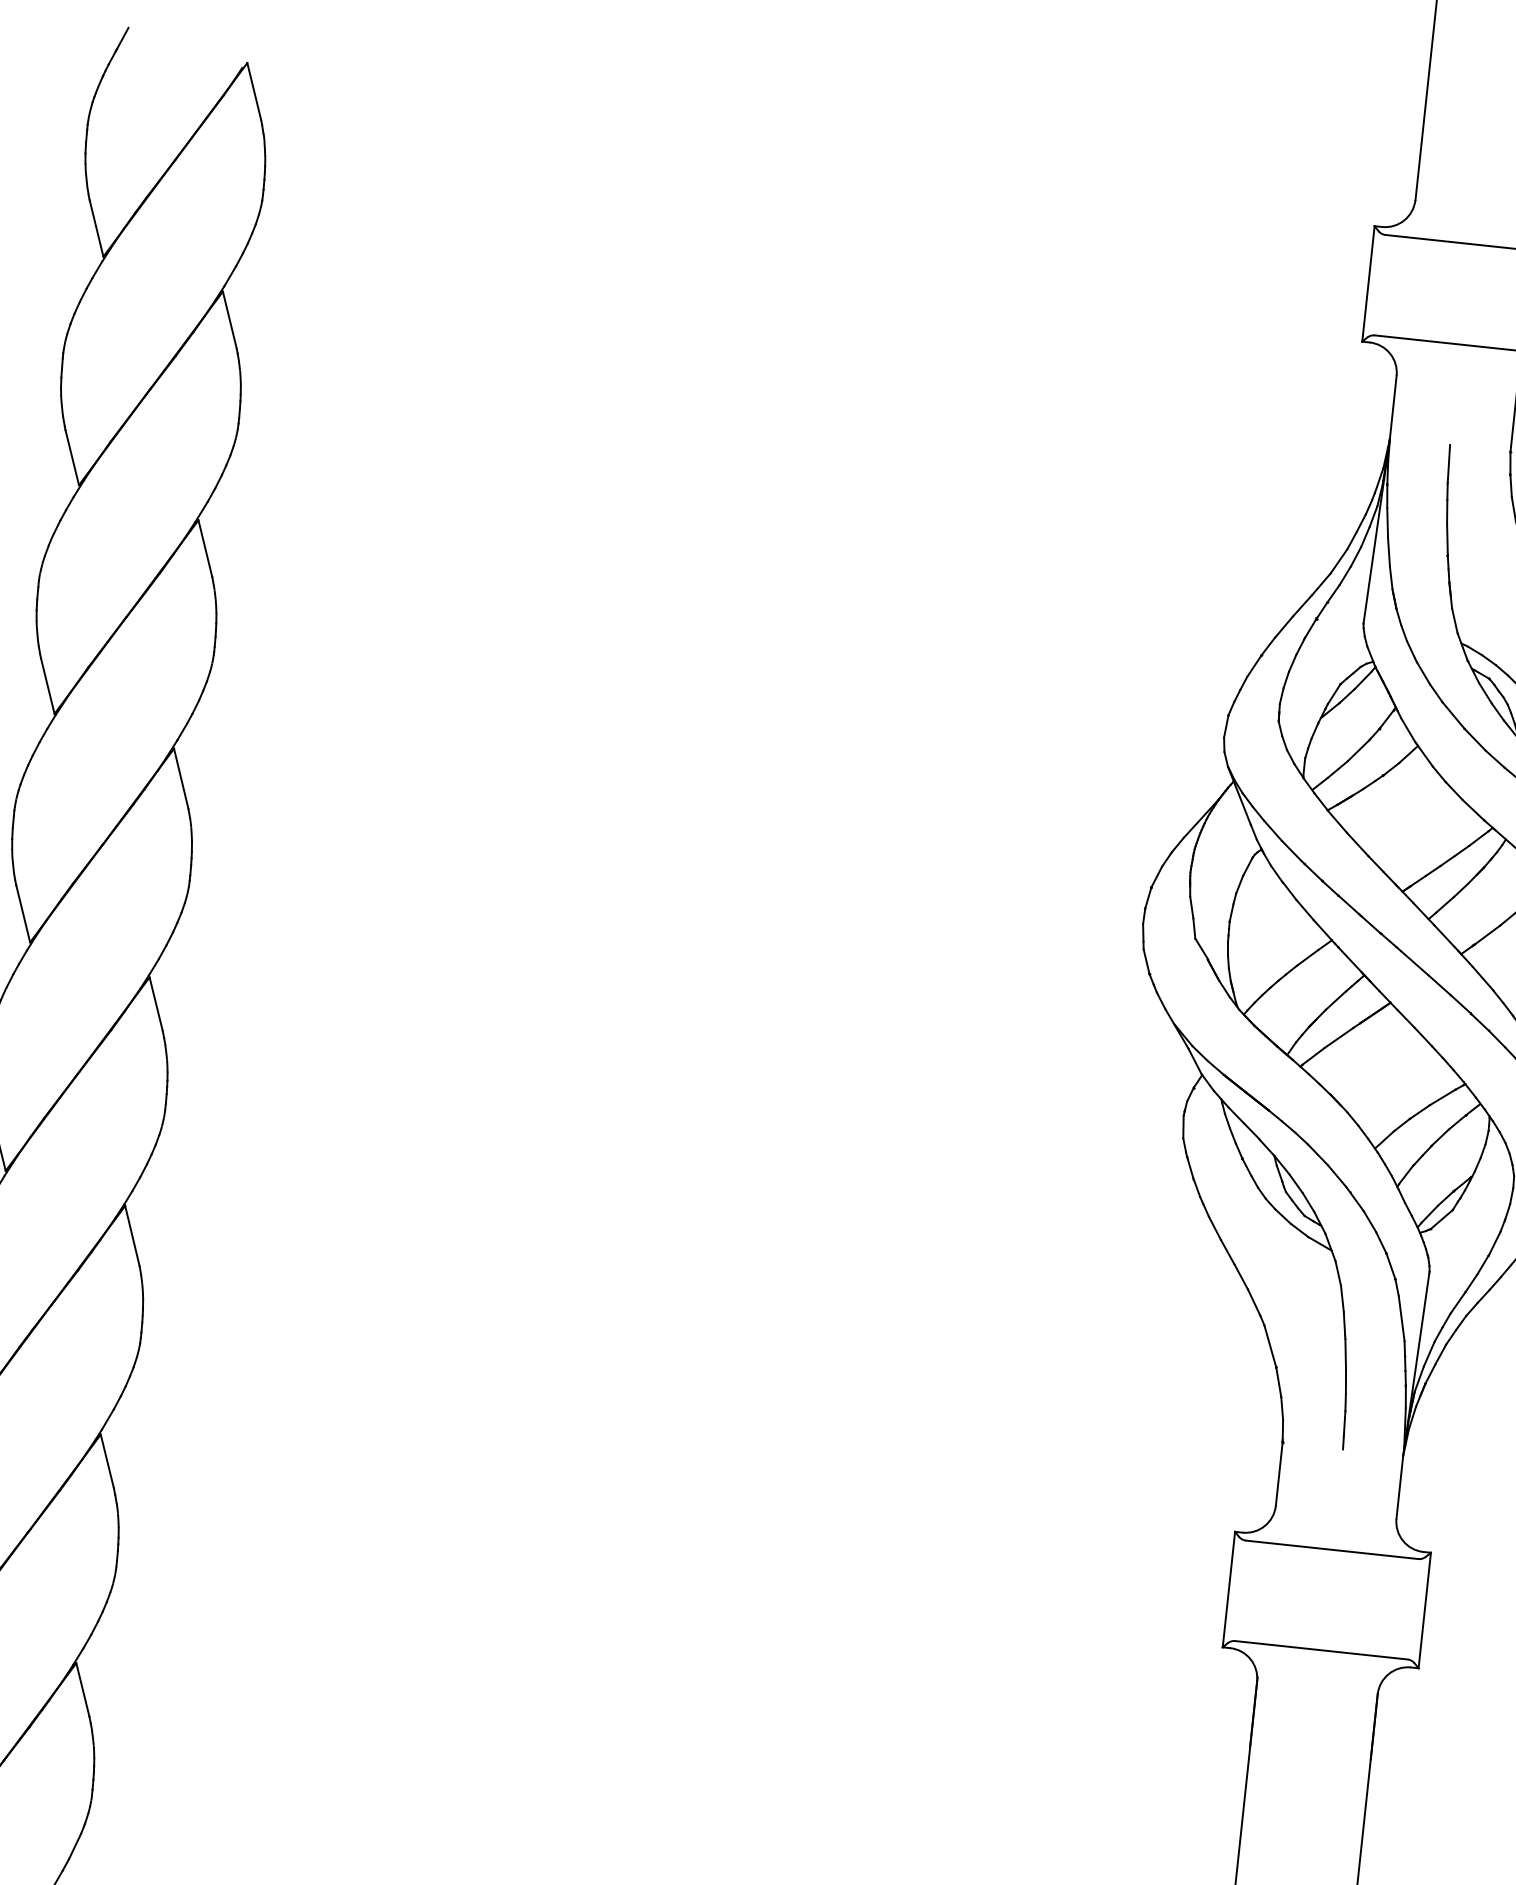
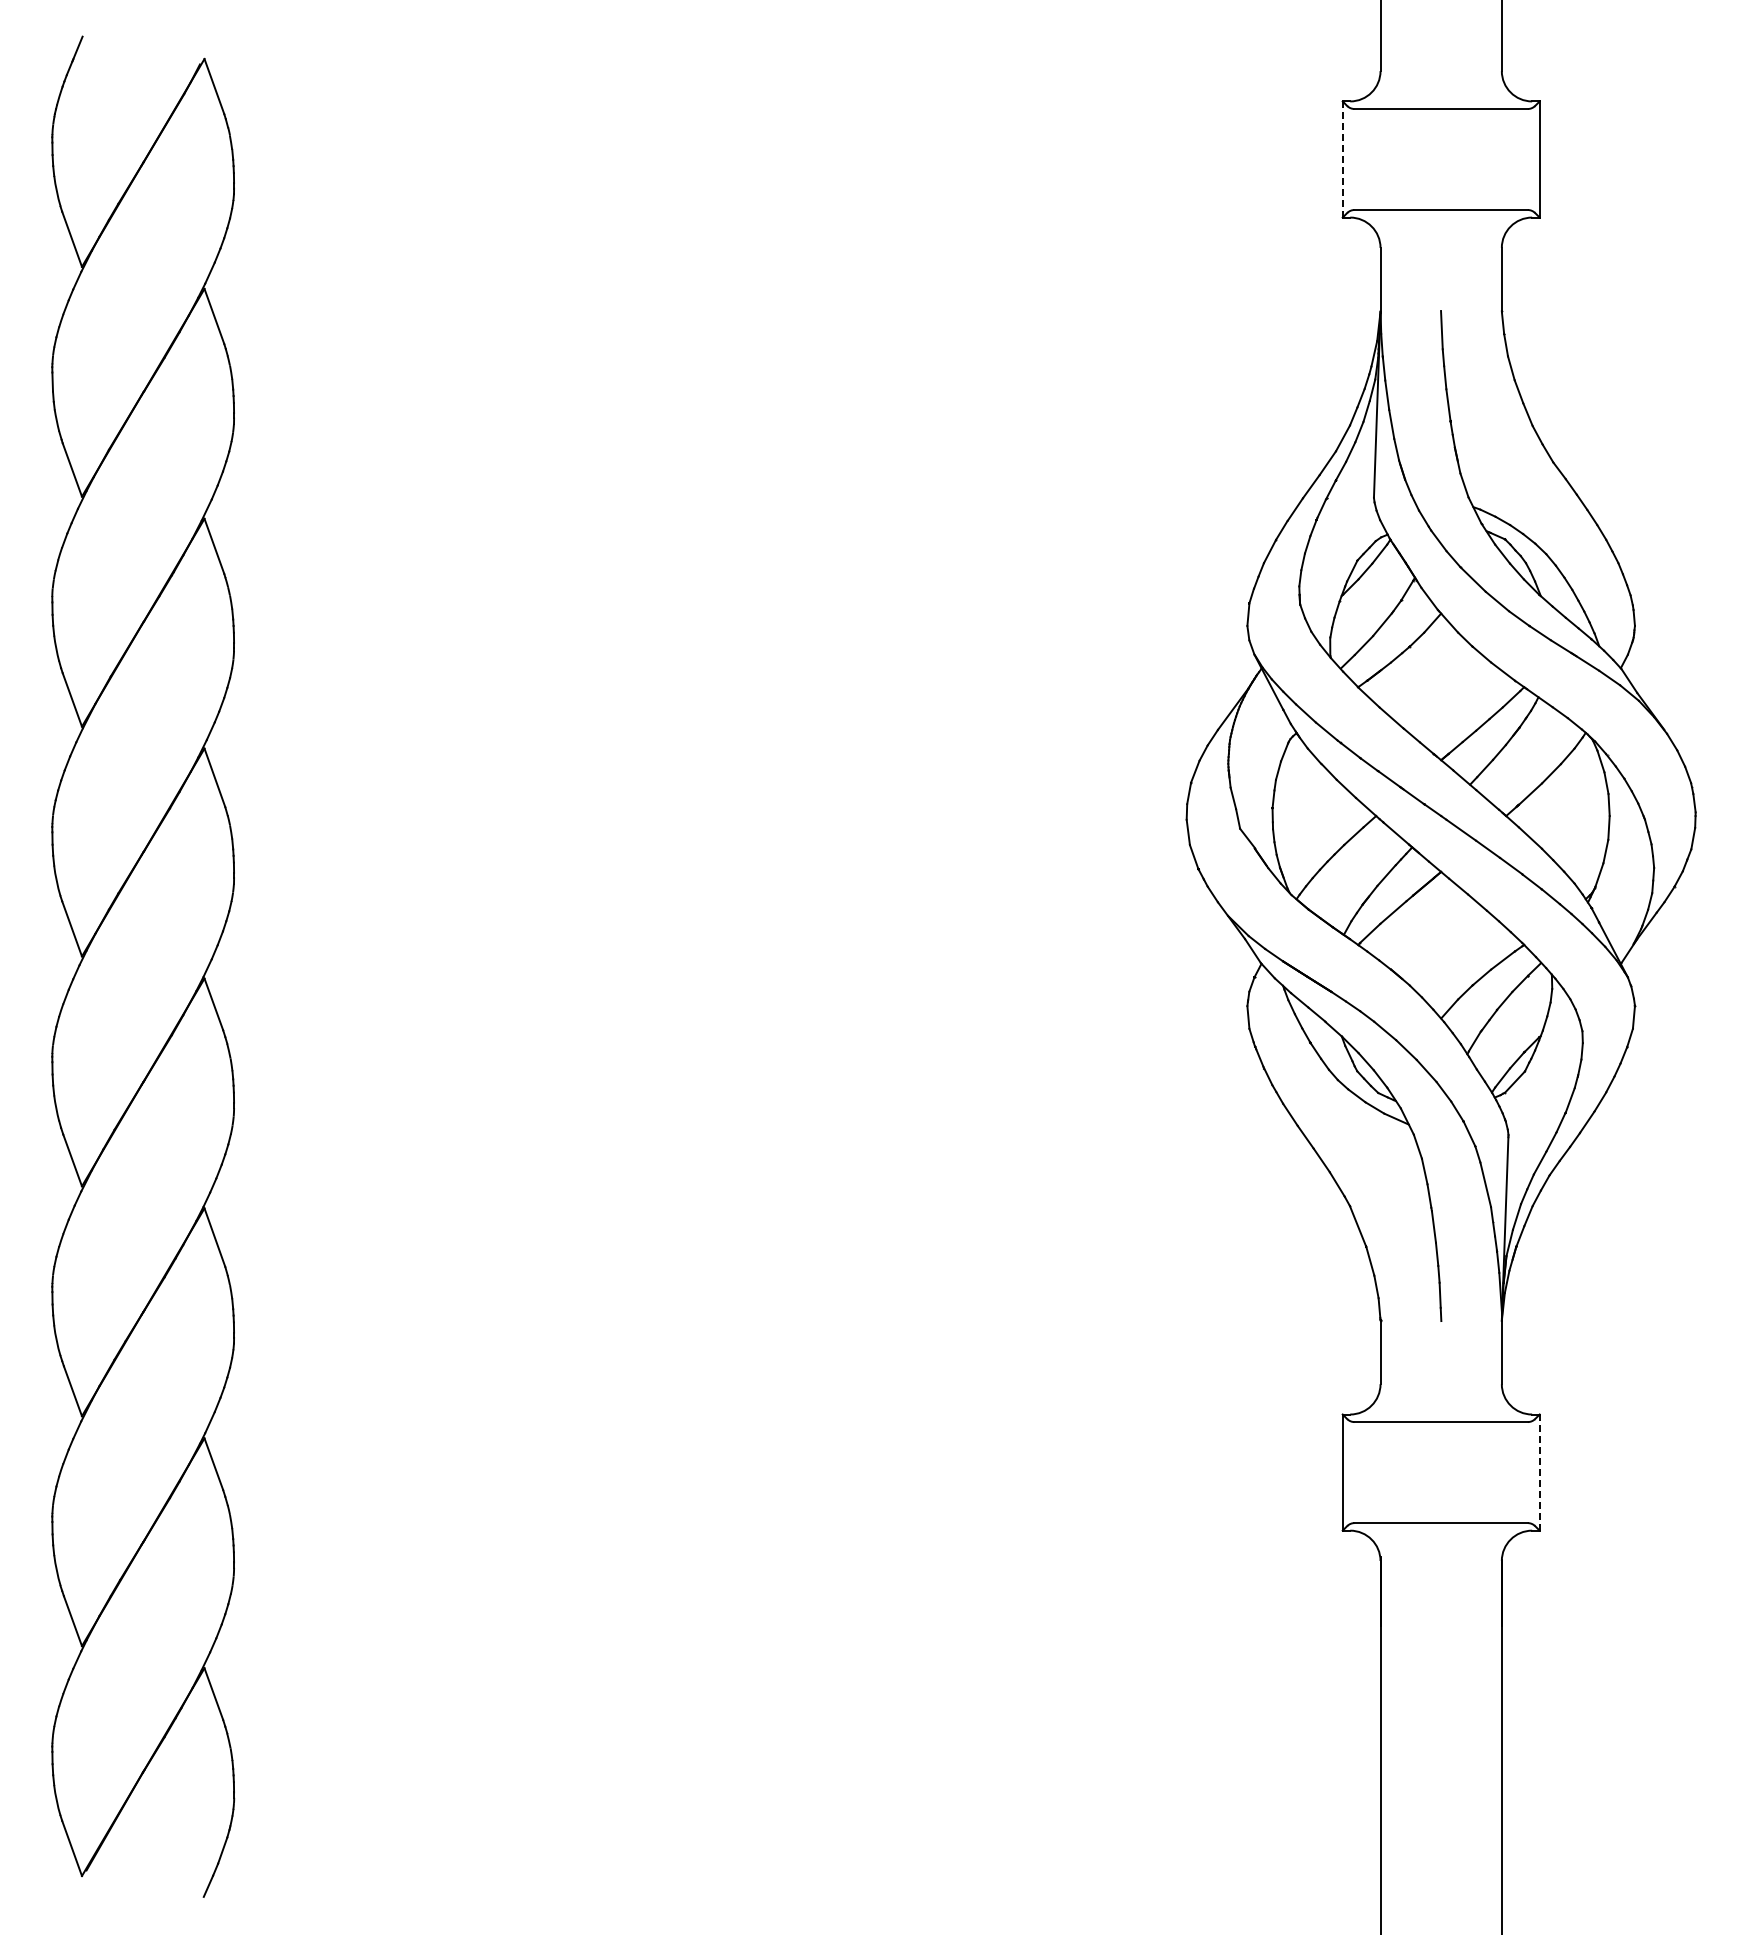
line: (1368, 284) -> (1342, 160), solid -> dashed
line: (1424, 1610) -> (1539, 1472), solid -> dashed

